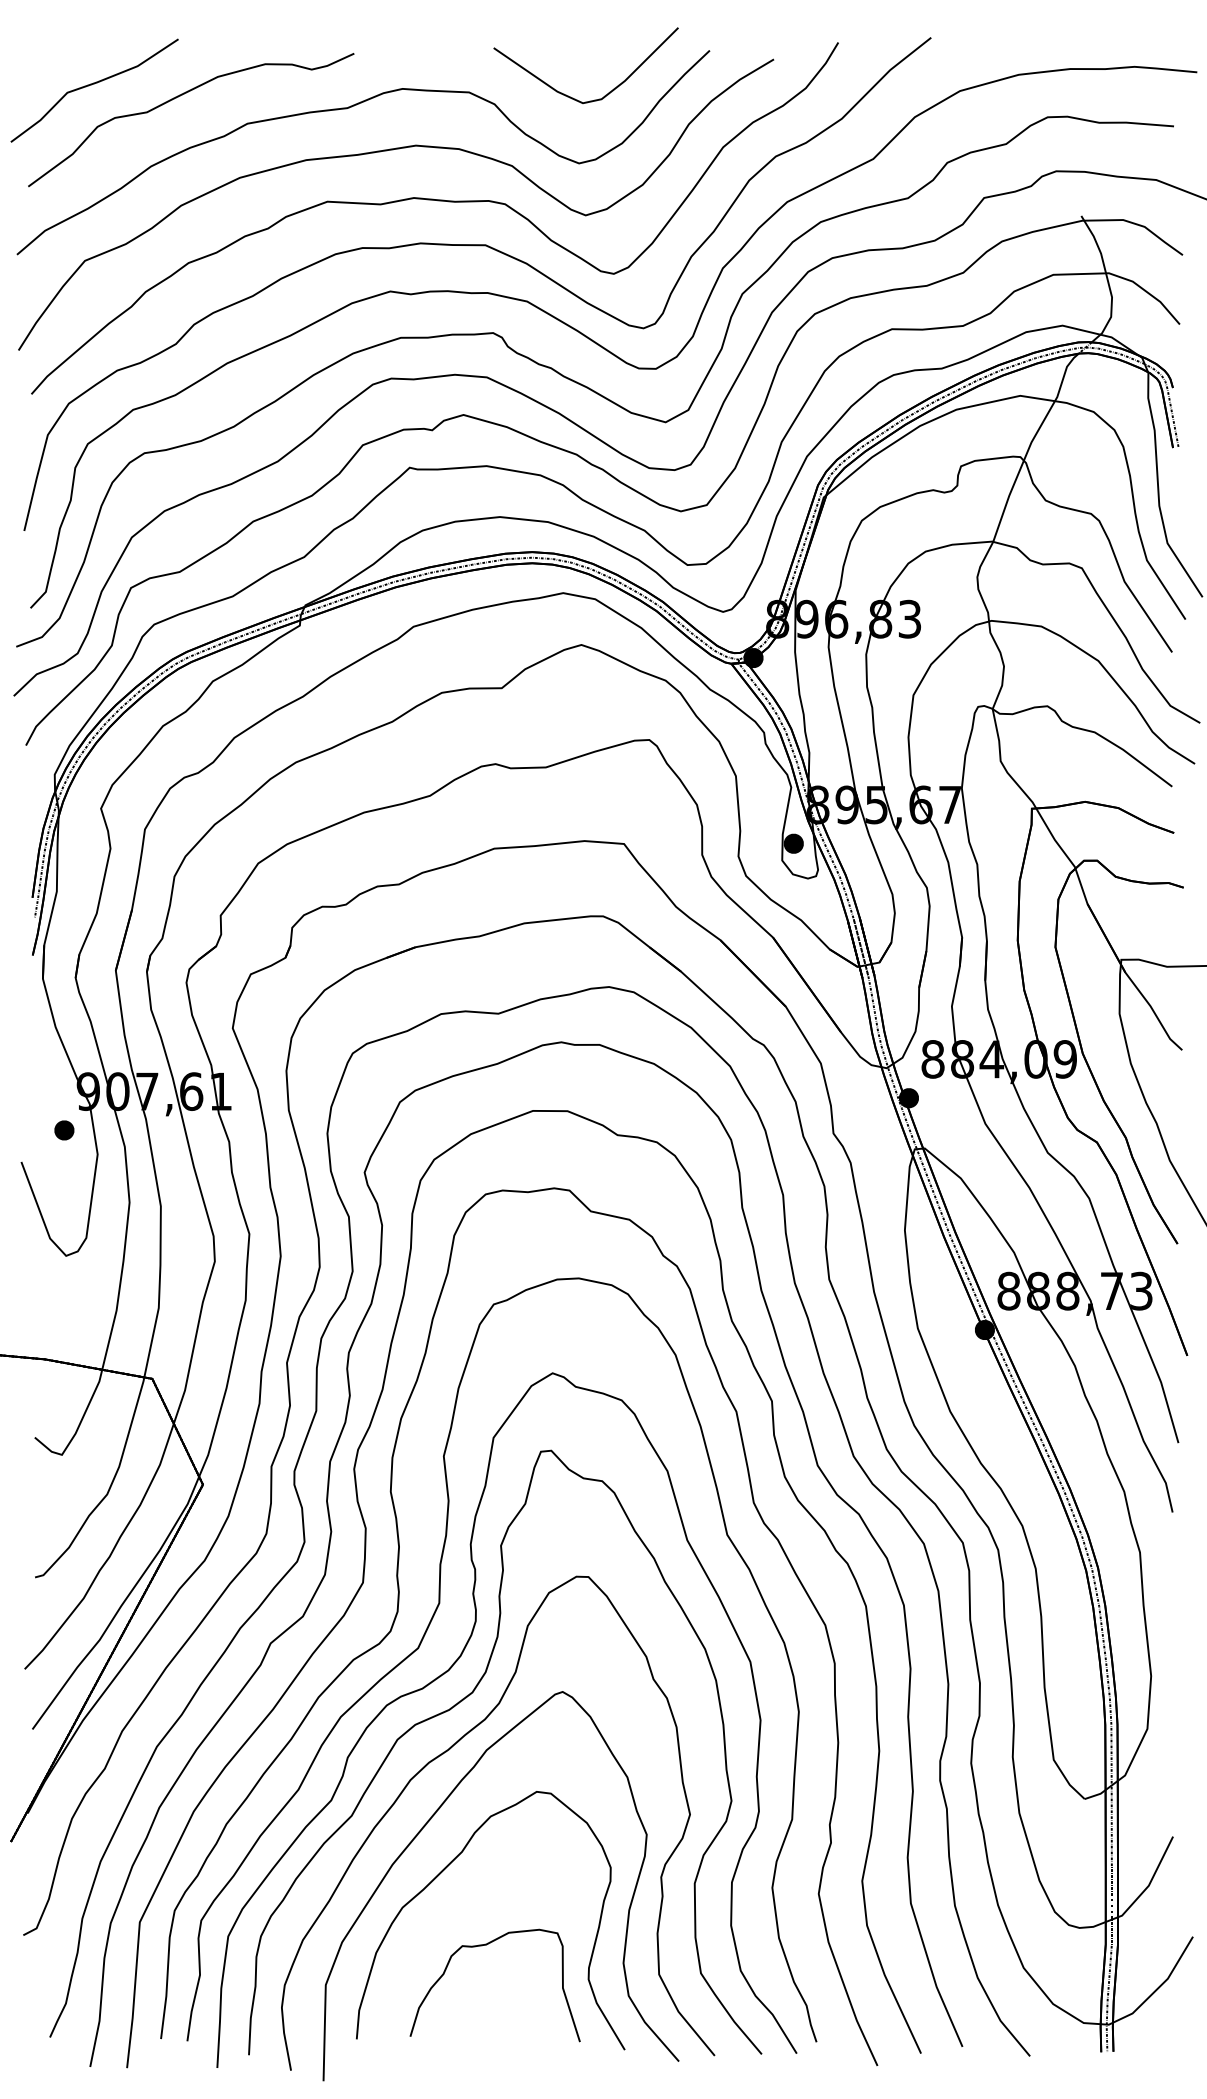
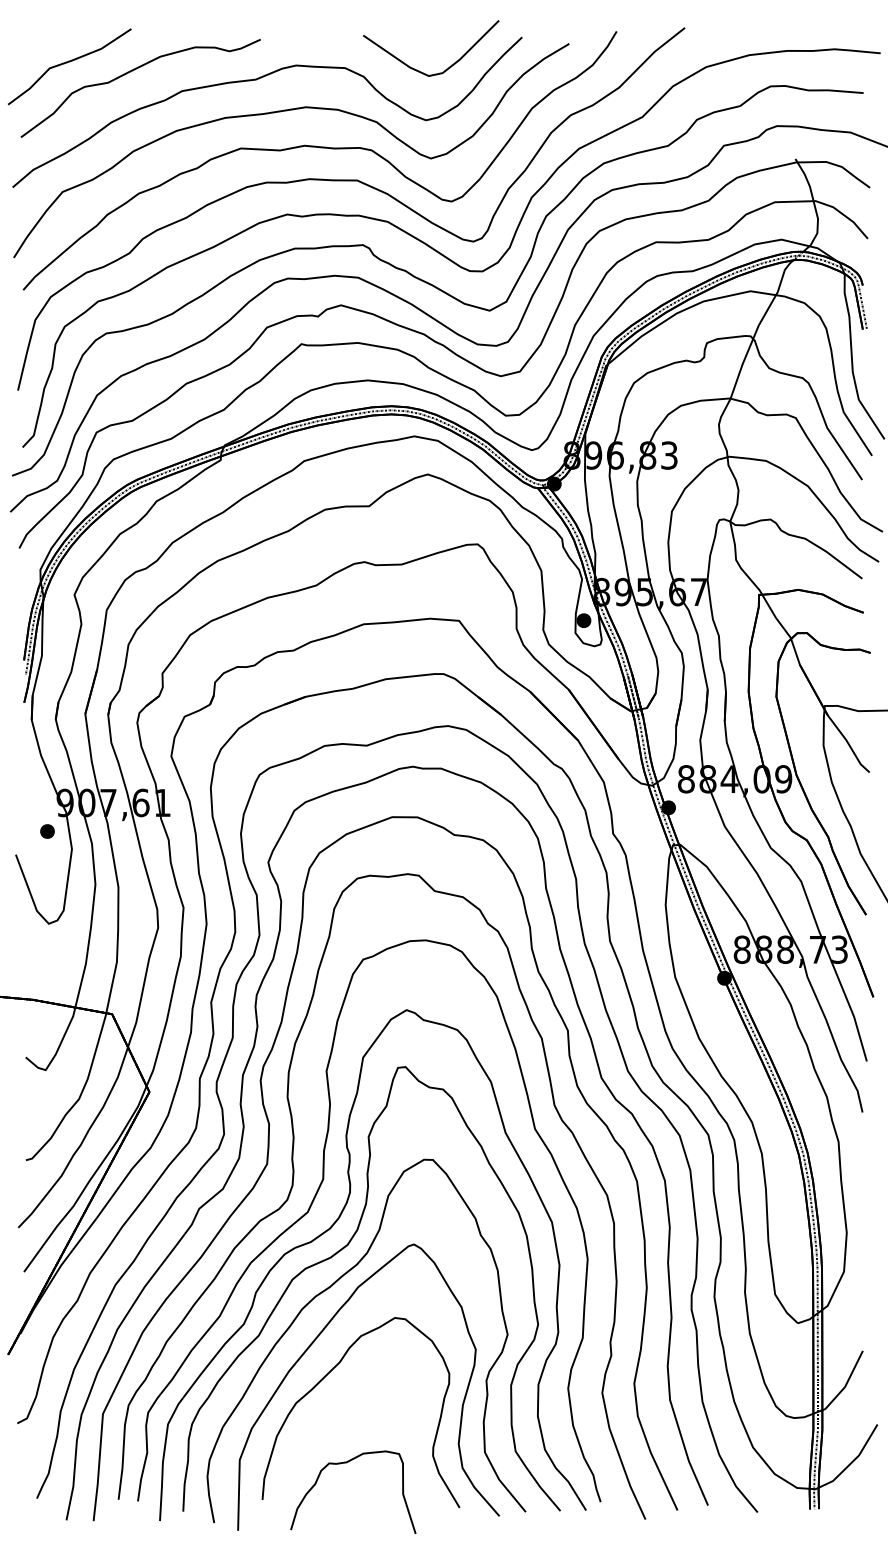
part: (485, 1946) -> (346, 1463), moved

